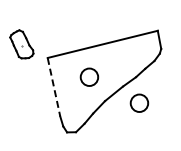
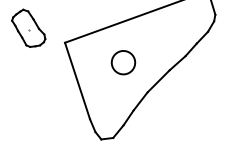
line: (53, 87) -> (76, 81), dashed -> solid
circle: (139, 102) -> (193, 89), removed

